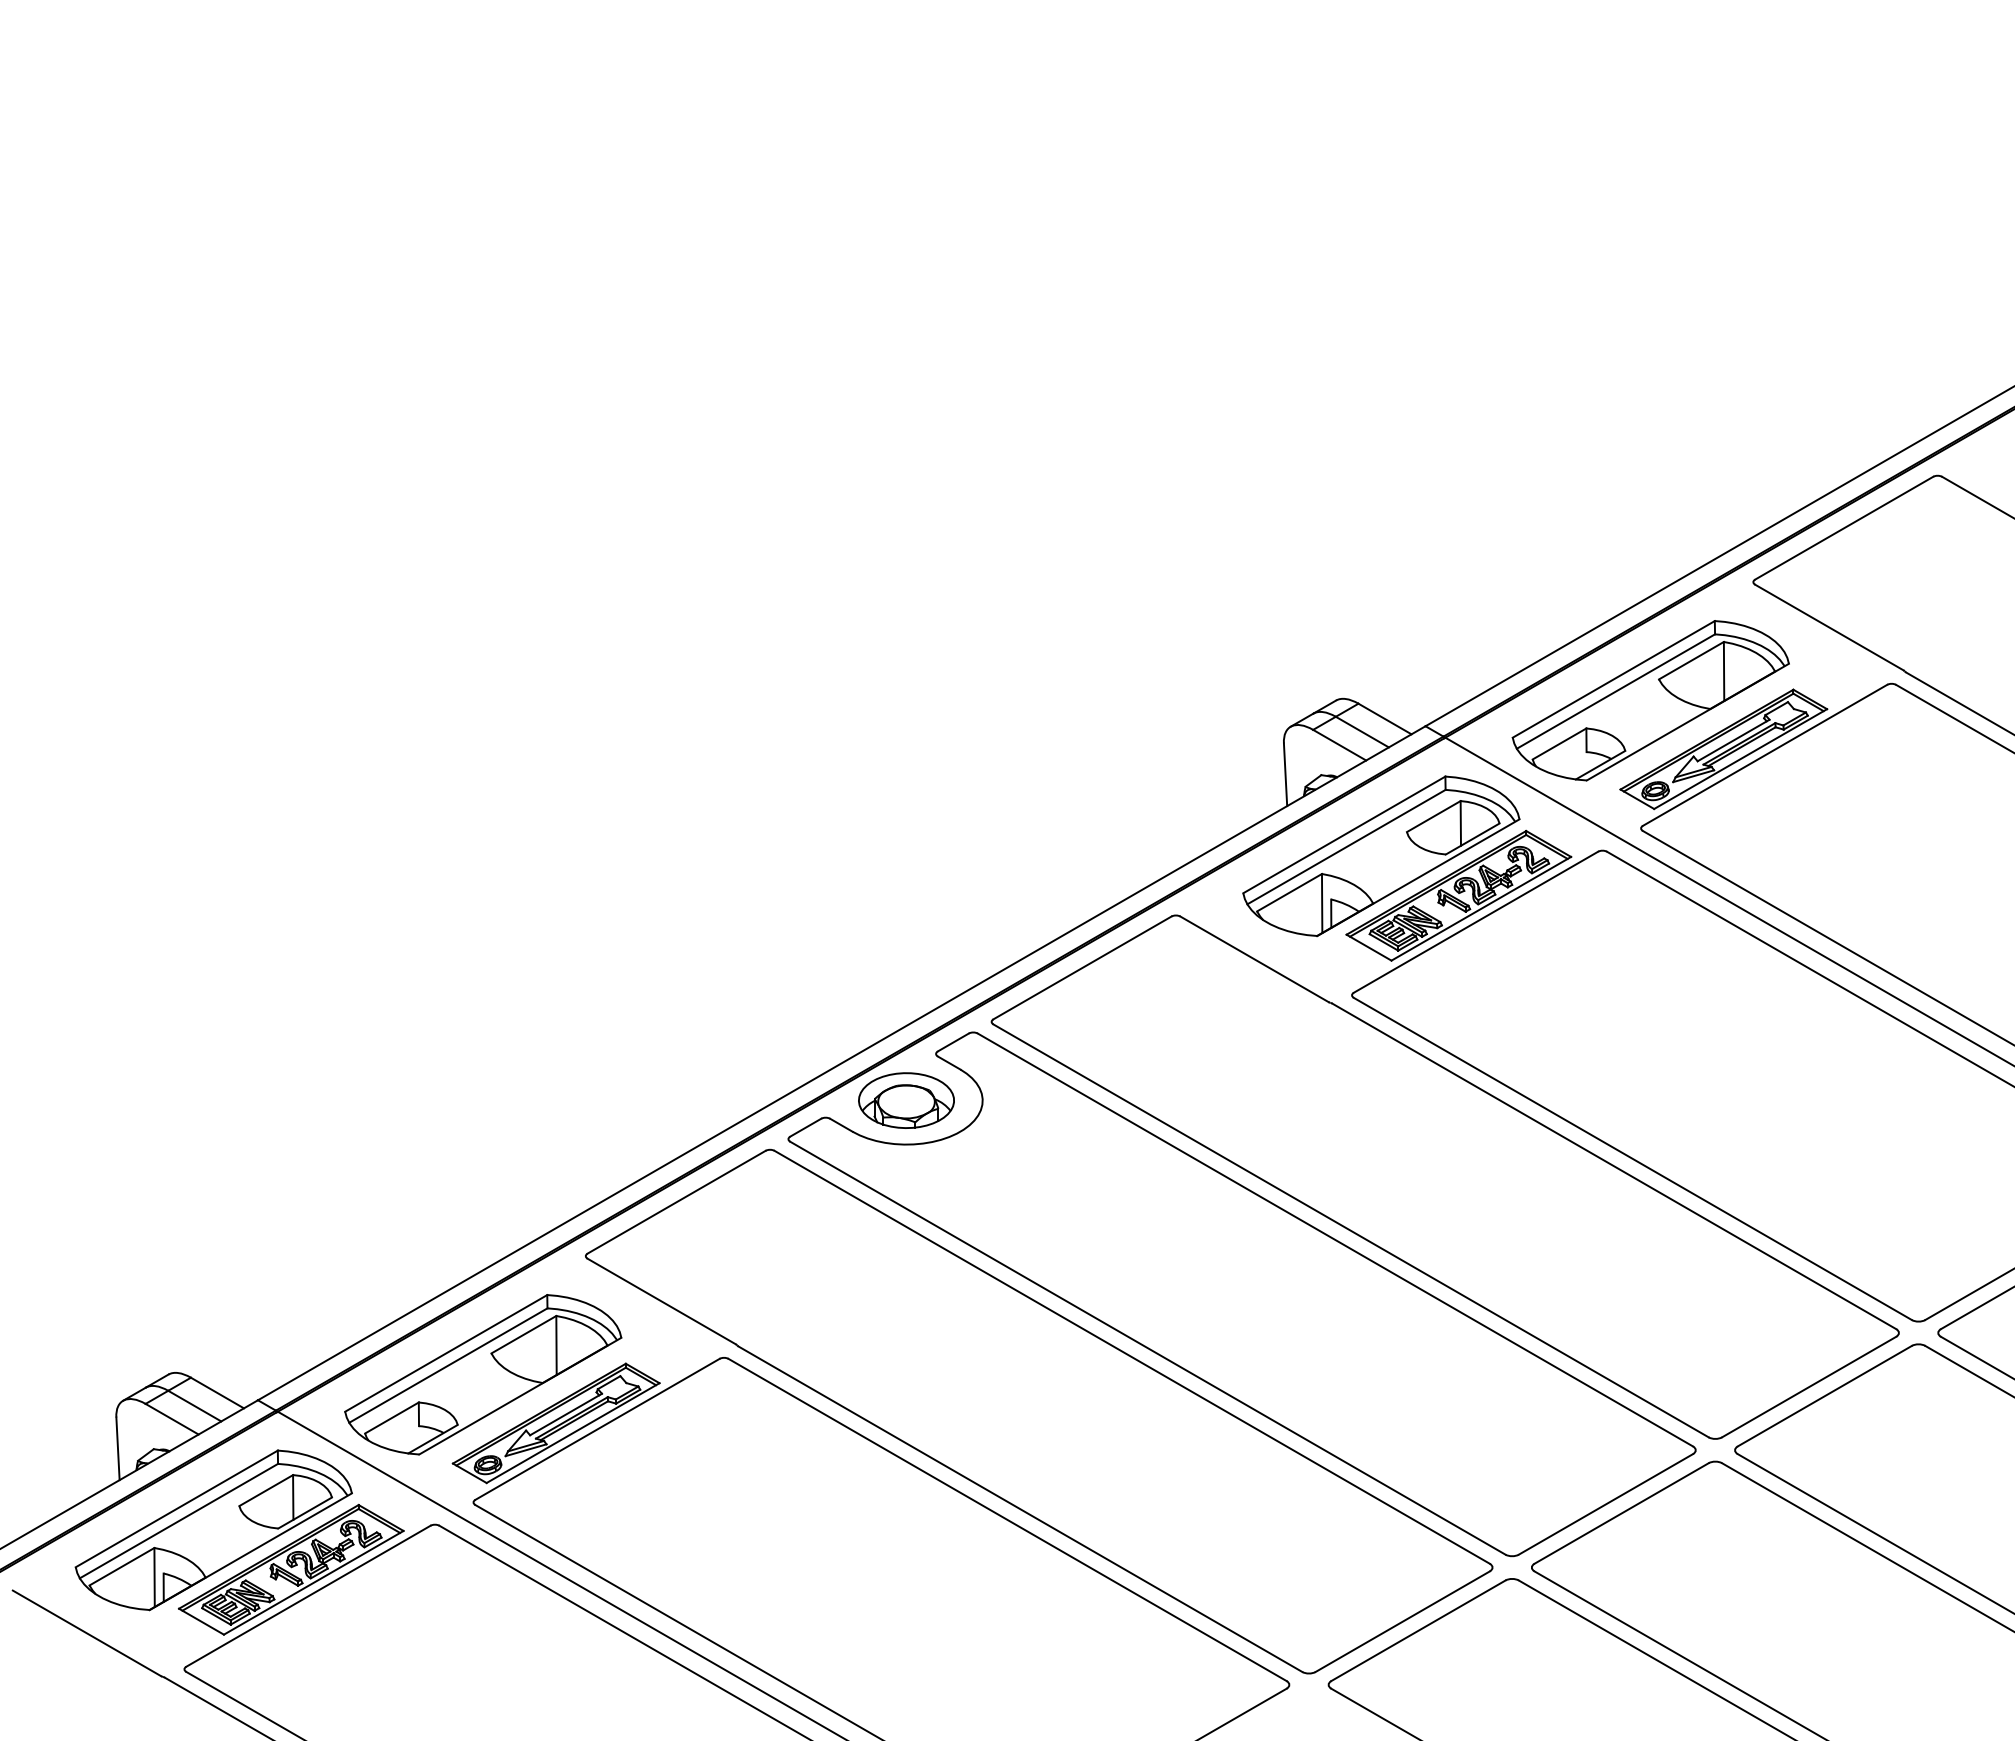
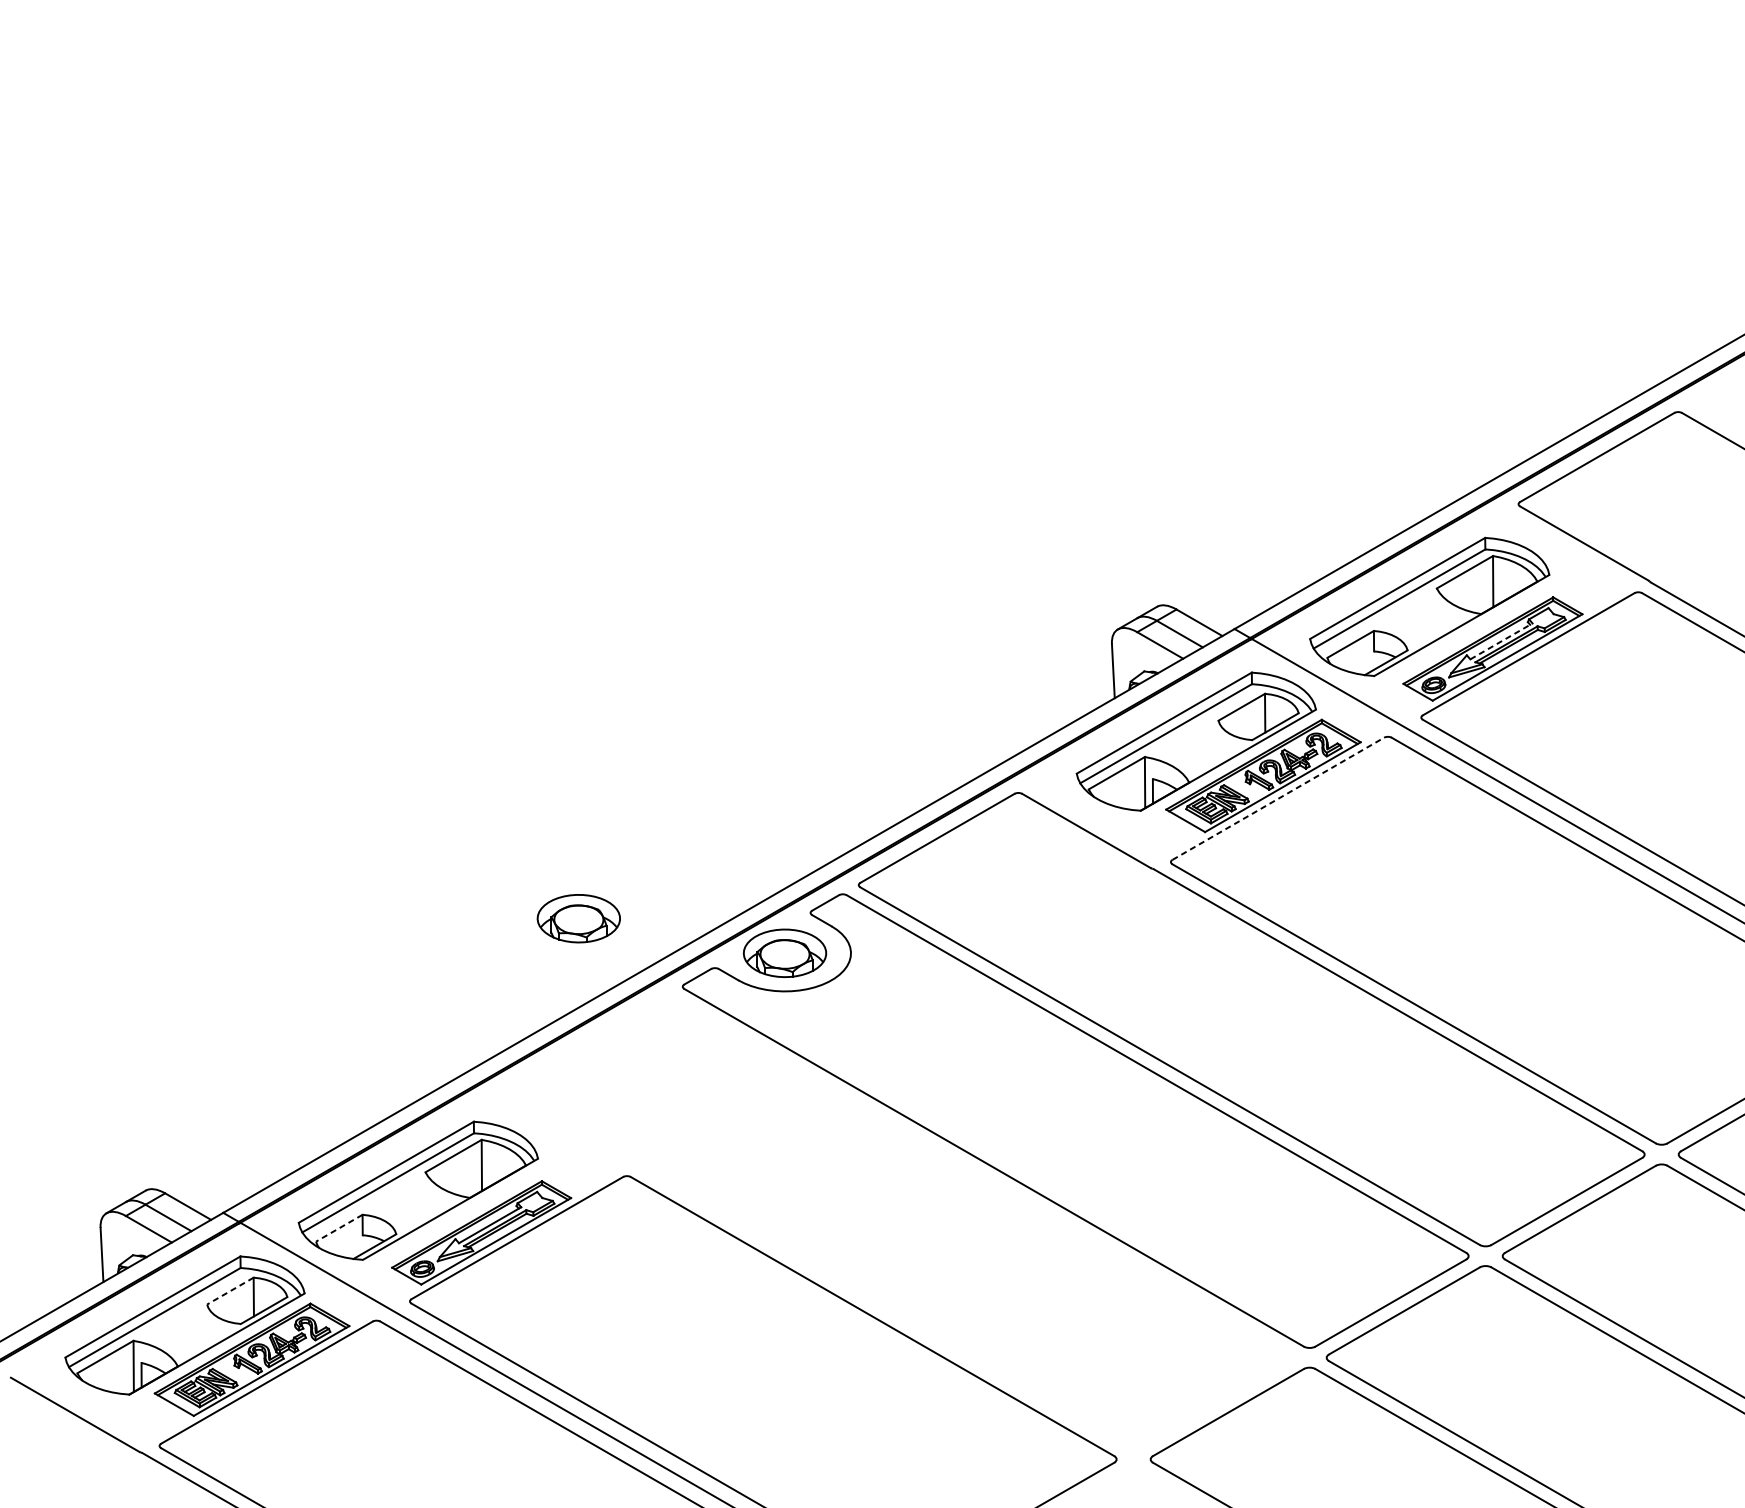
line: (1734, 740) -> (1502, 641), solid -> dashed
line: (1476, 921) -> (1278, 798), solid -> dashed
part: (668, 1060) -> (578, 918), added
part: (1039, 1411) -> (900, 1222), removed
line: (391, 1418) -> (338, 1228), solid -> dashed
line: (265, 1490) -> (229, 1291), solid -> dashed

